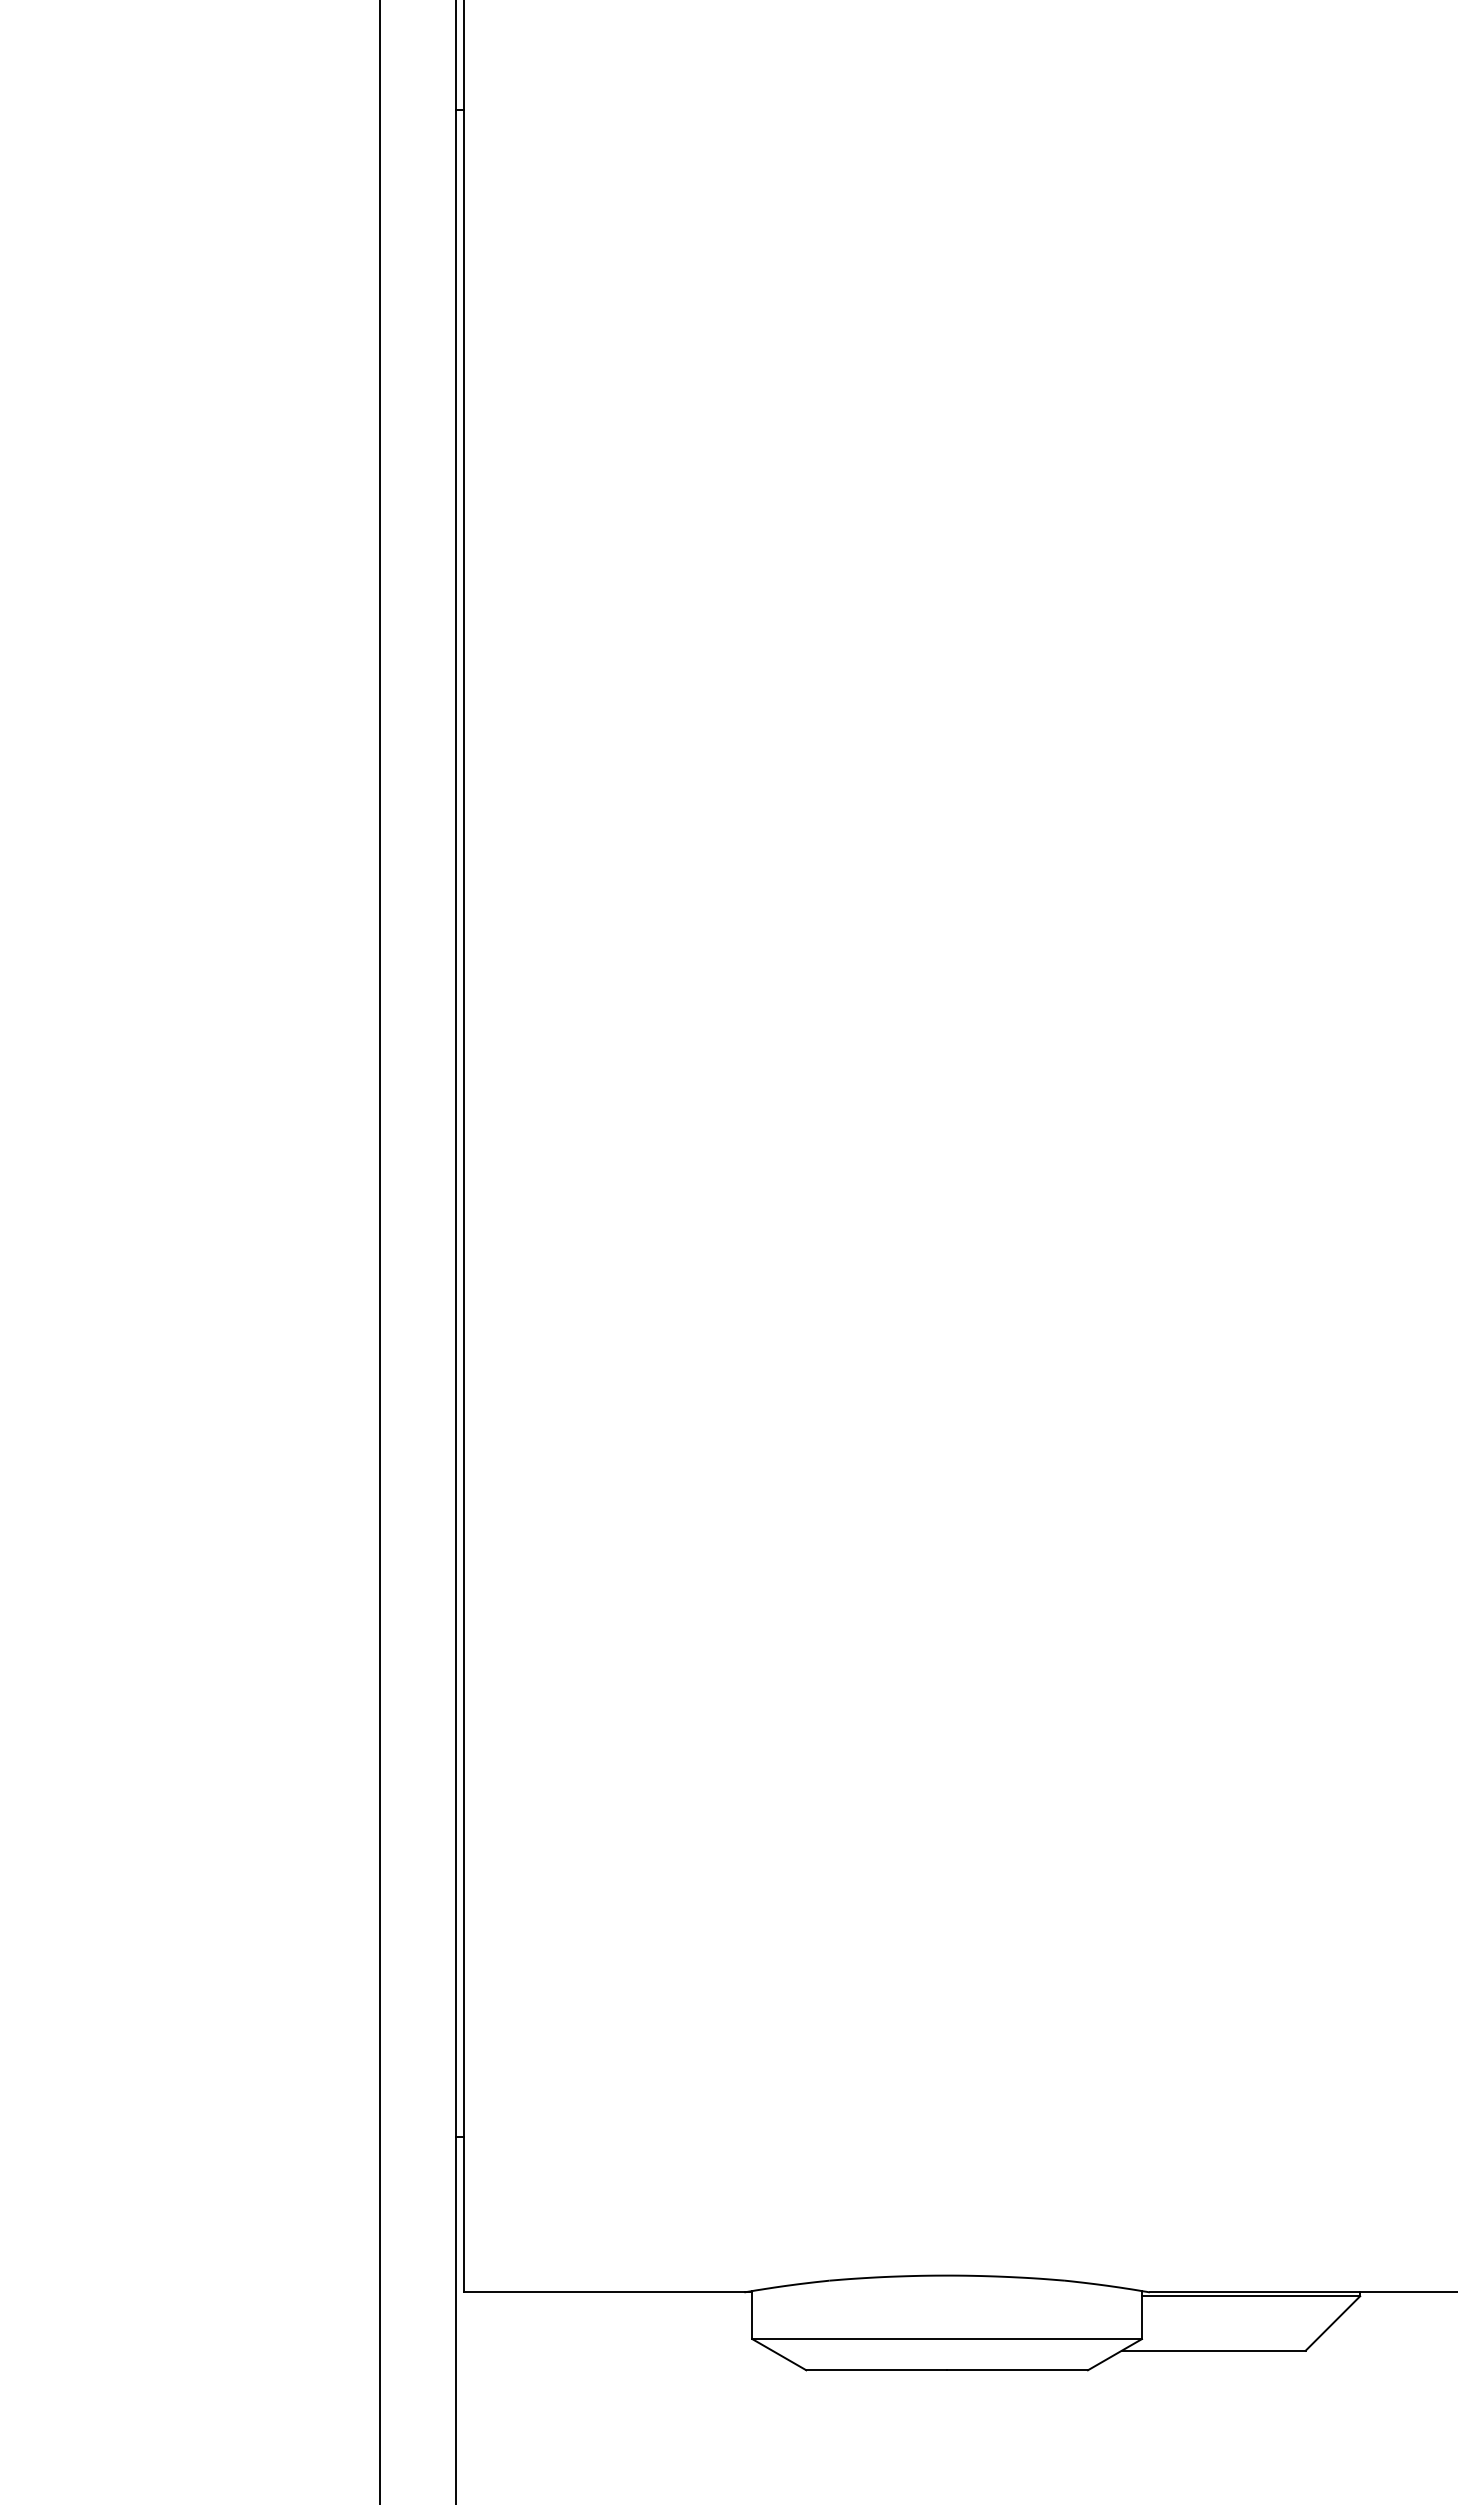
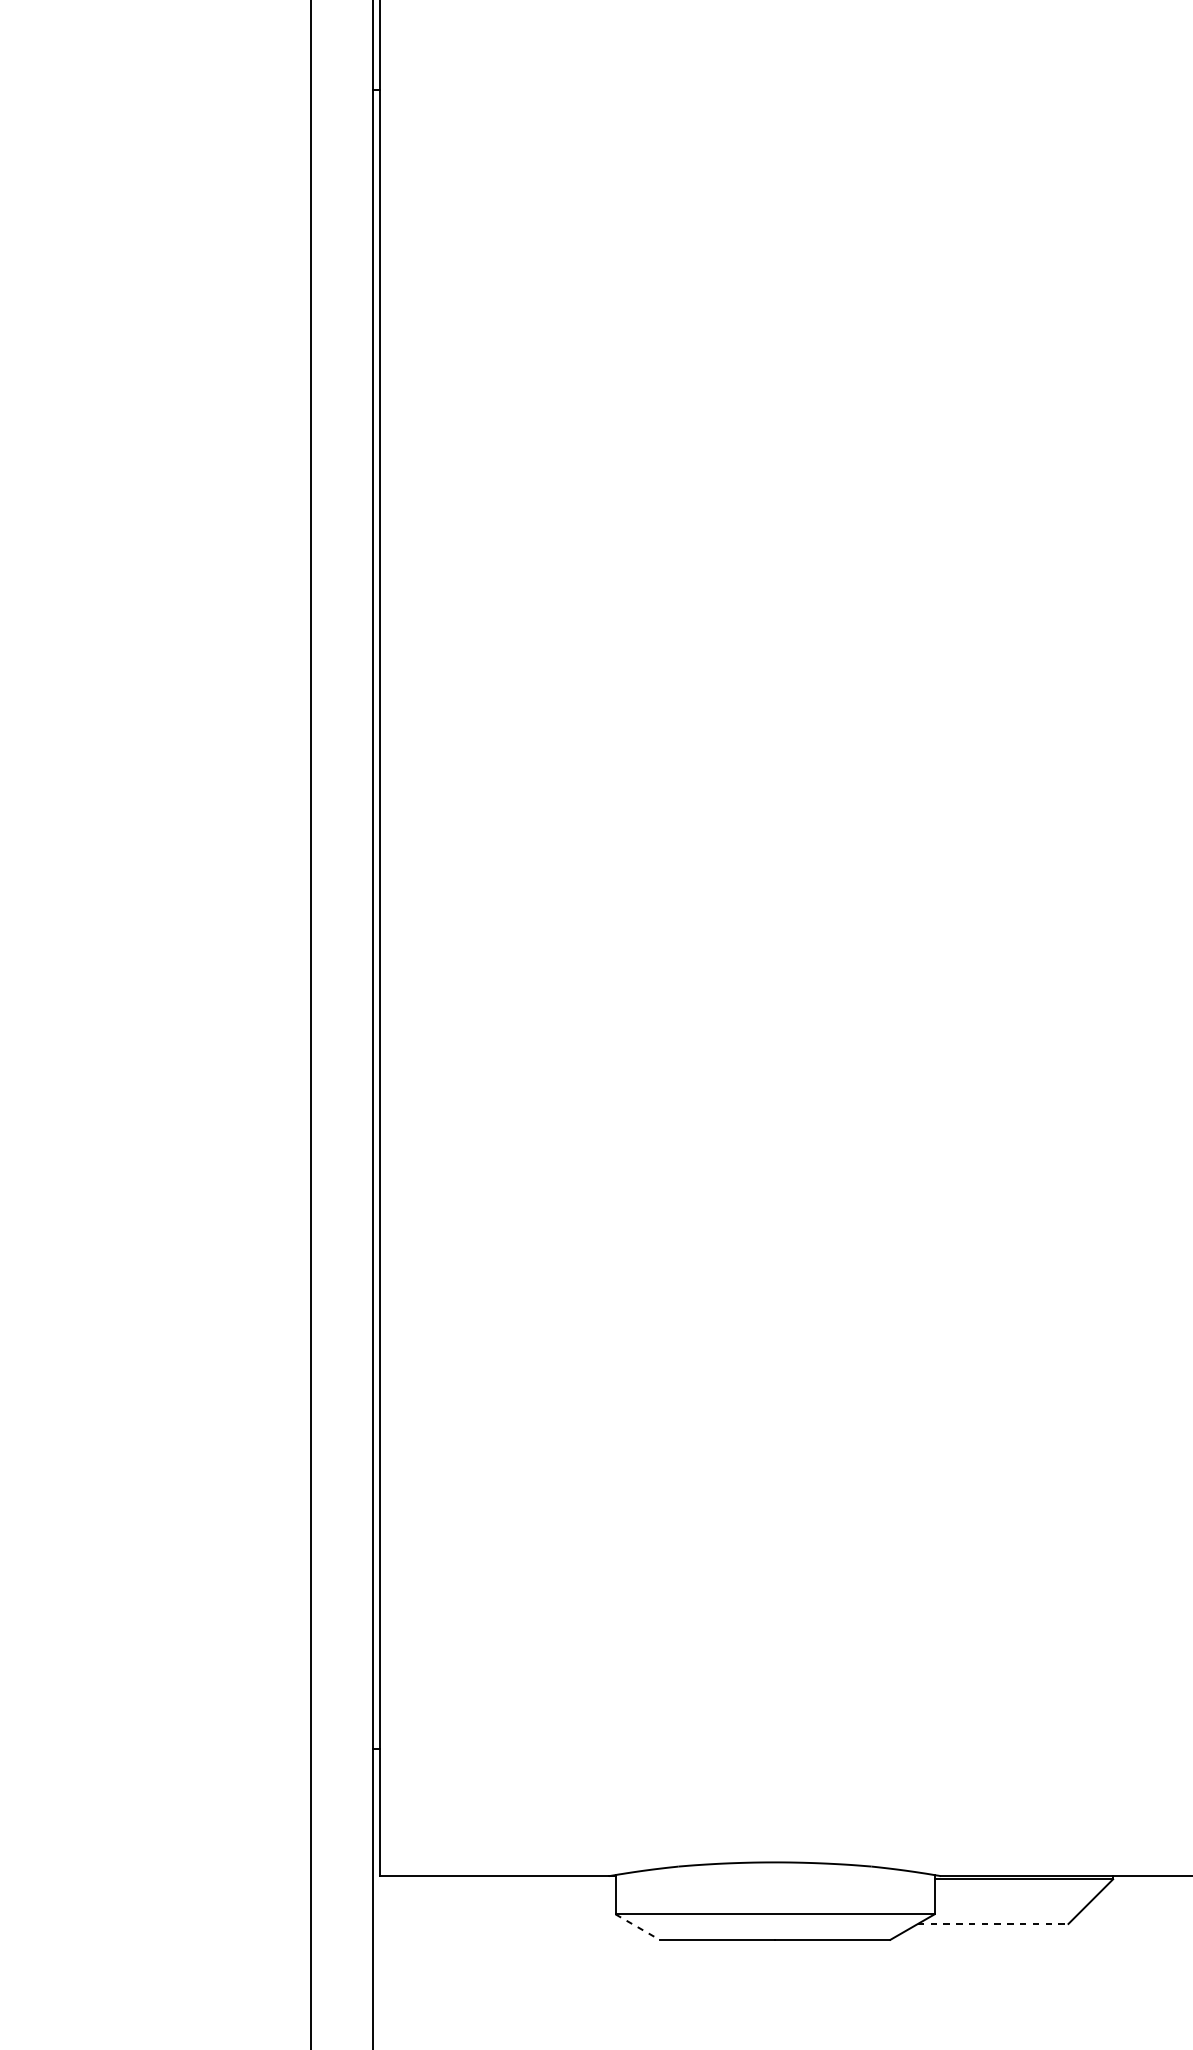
line: (1213, 2350) -> (993, 1923), solid -> dashed
line: (779, 2354) -> (637, 1926), solid -> dashed

